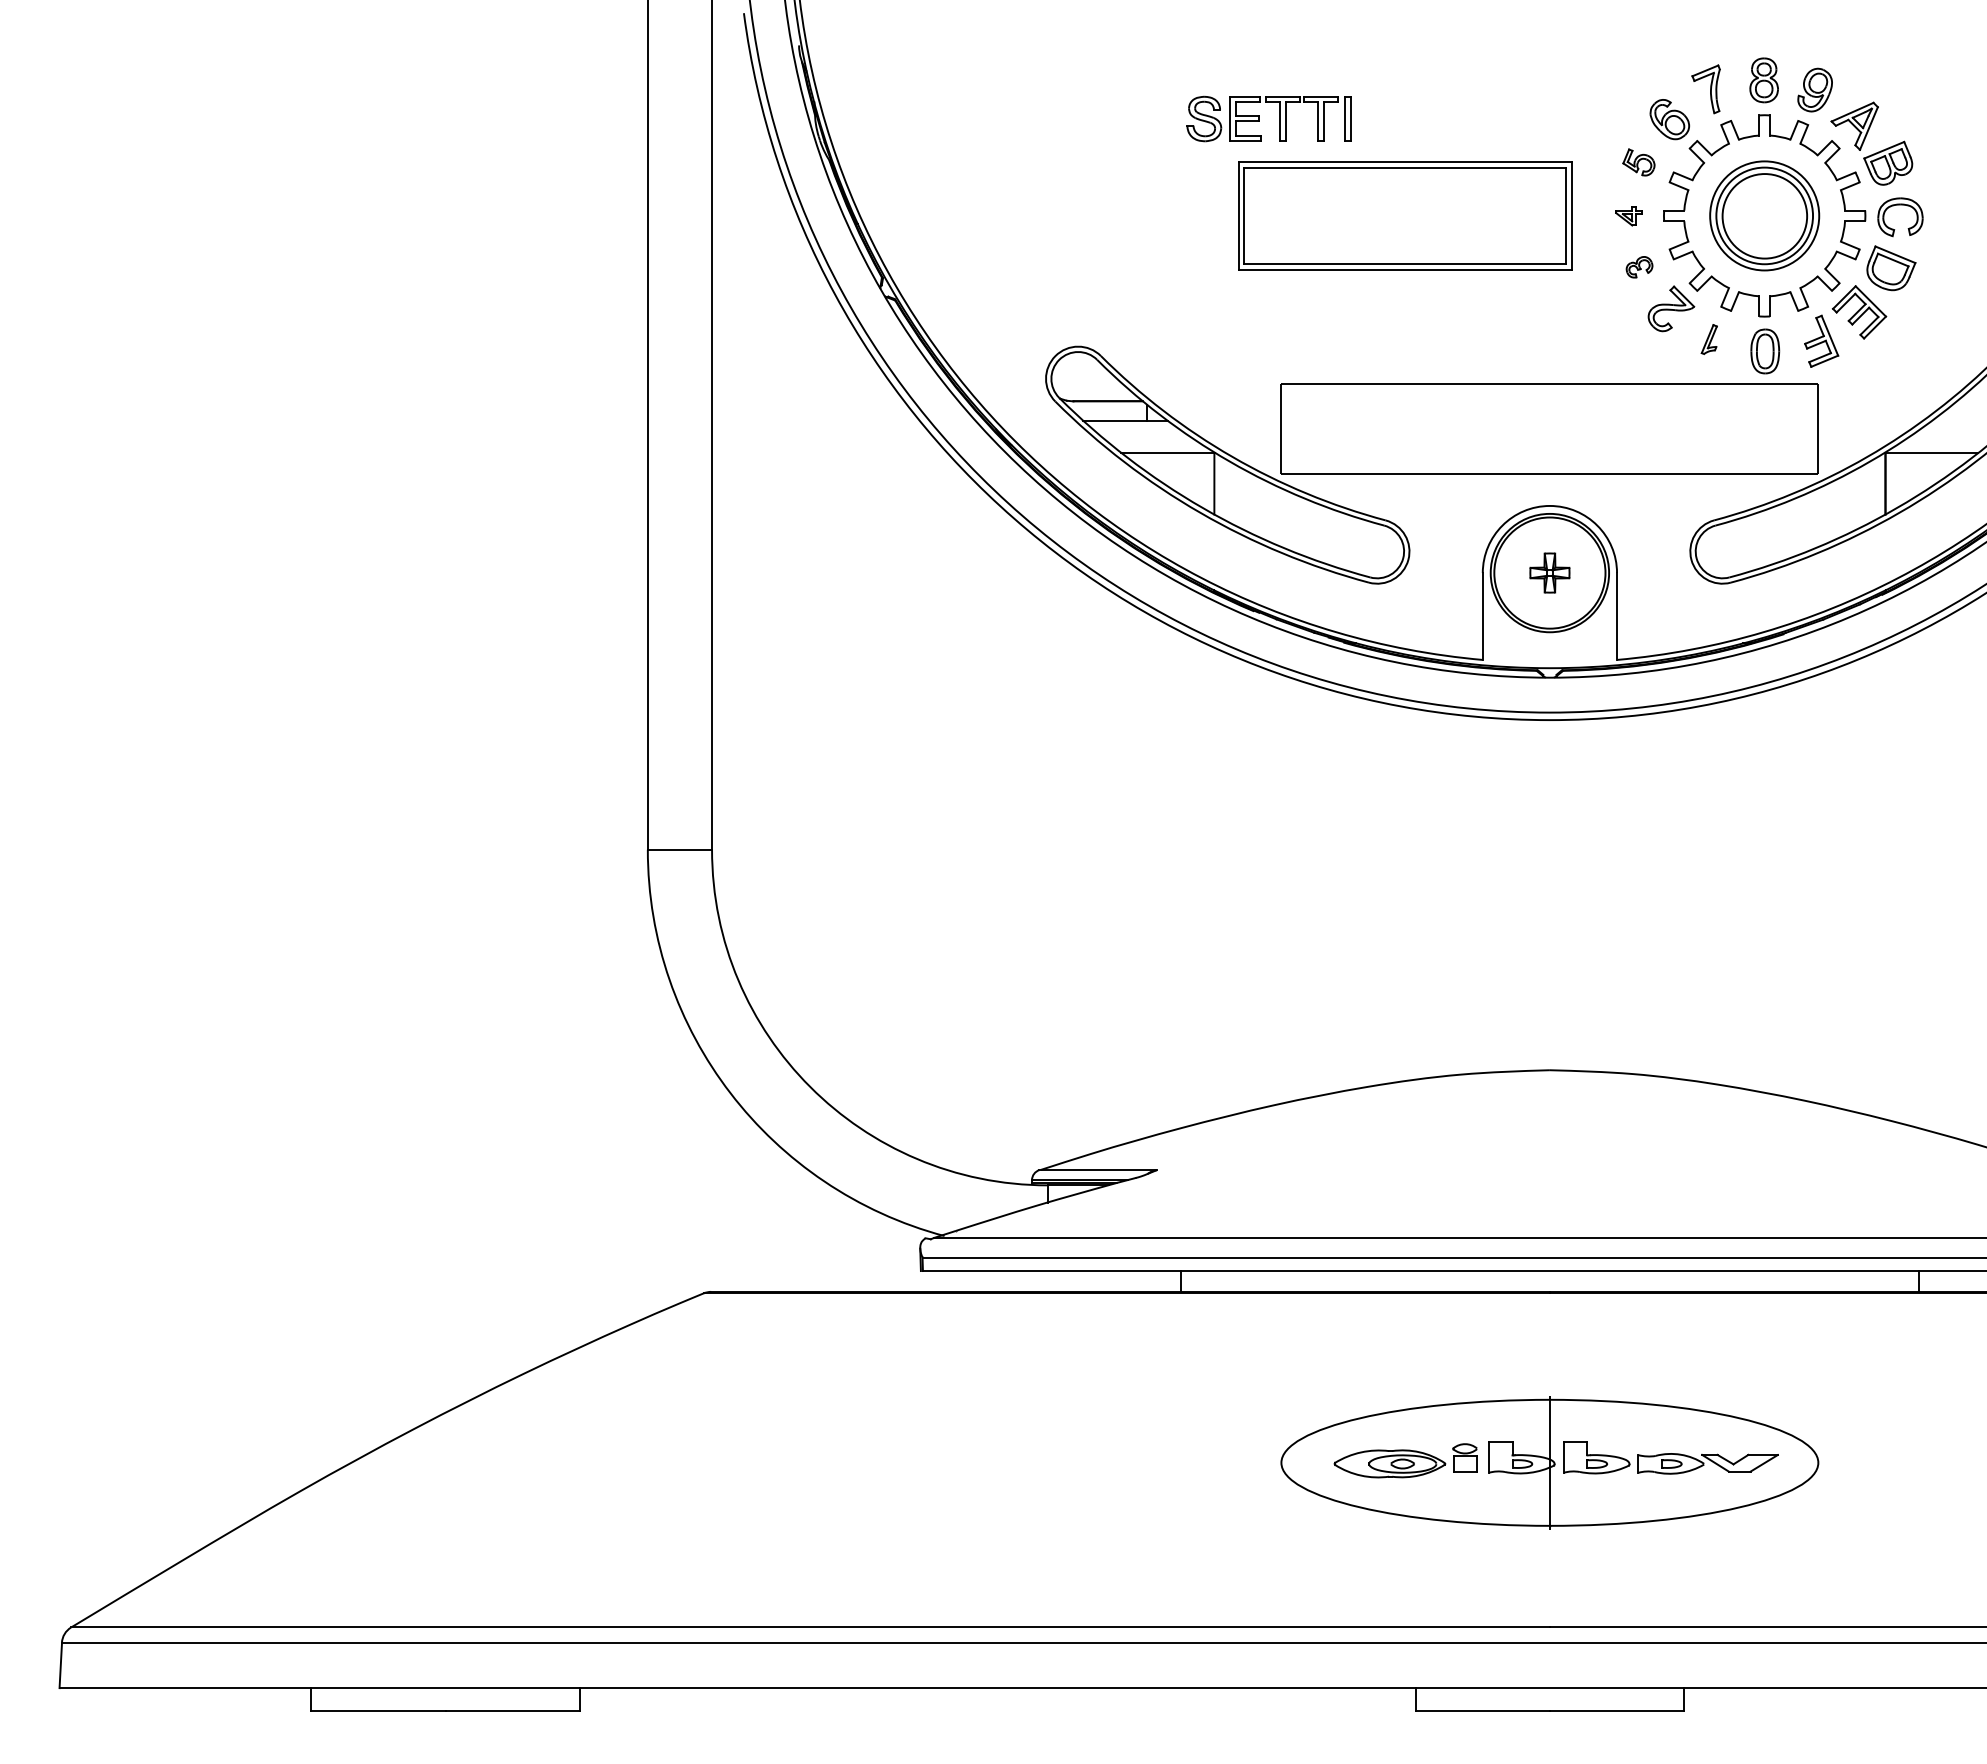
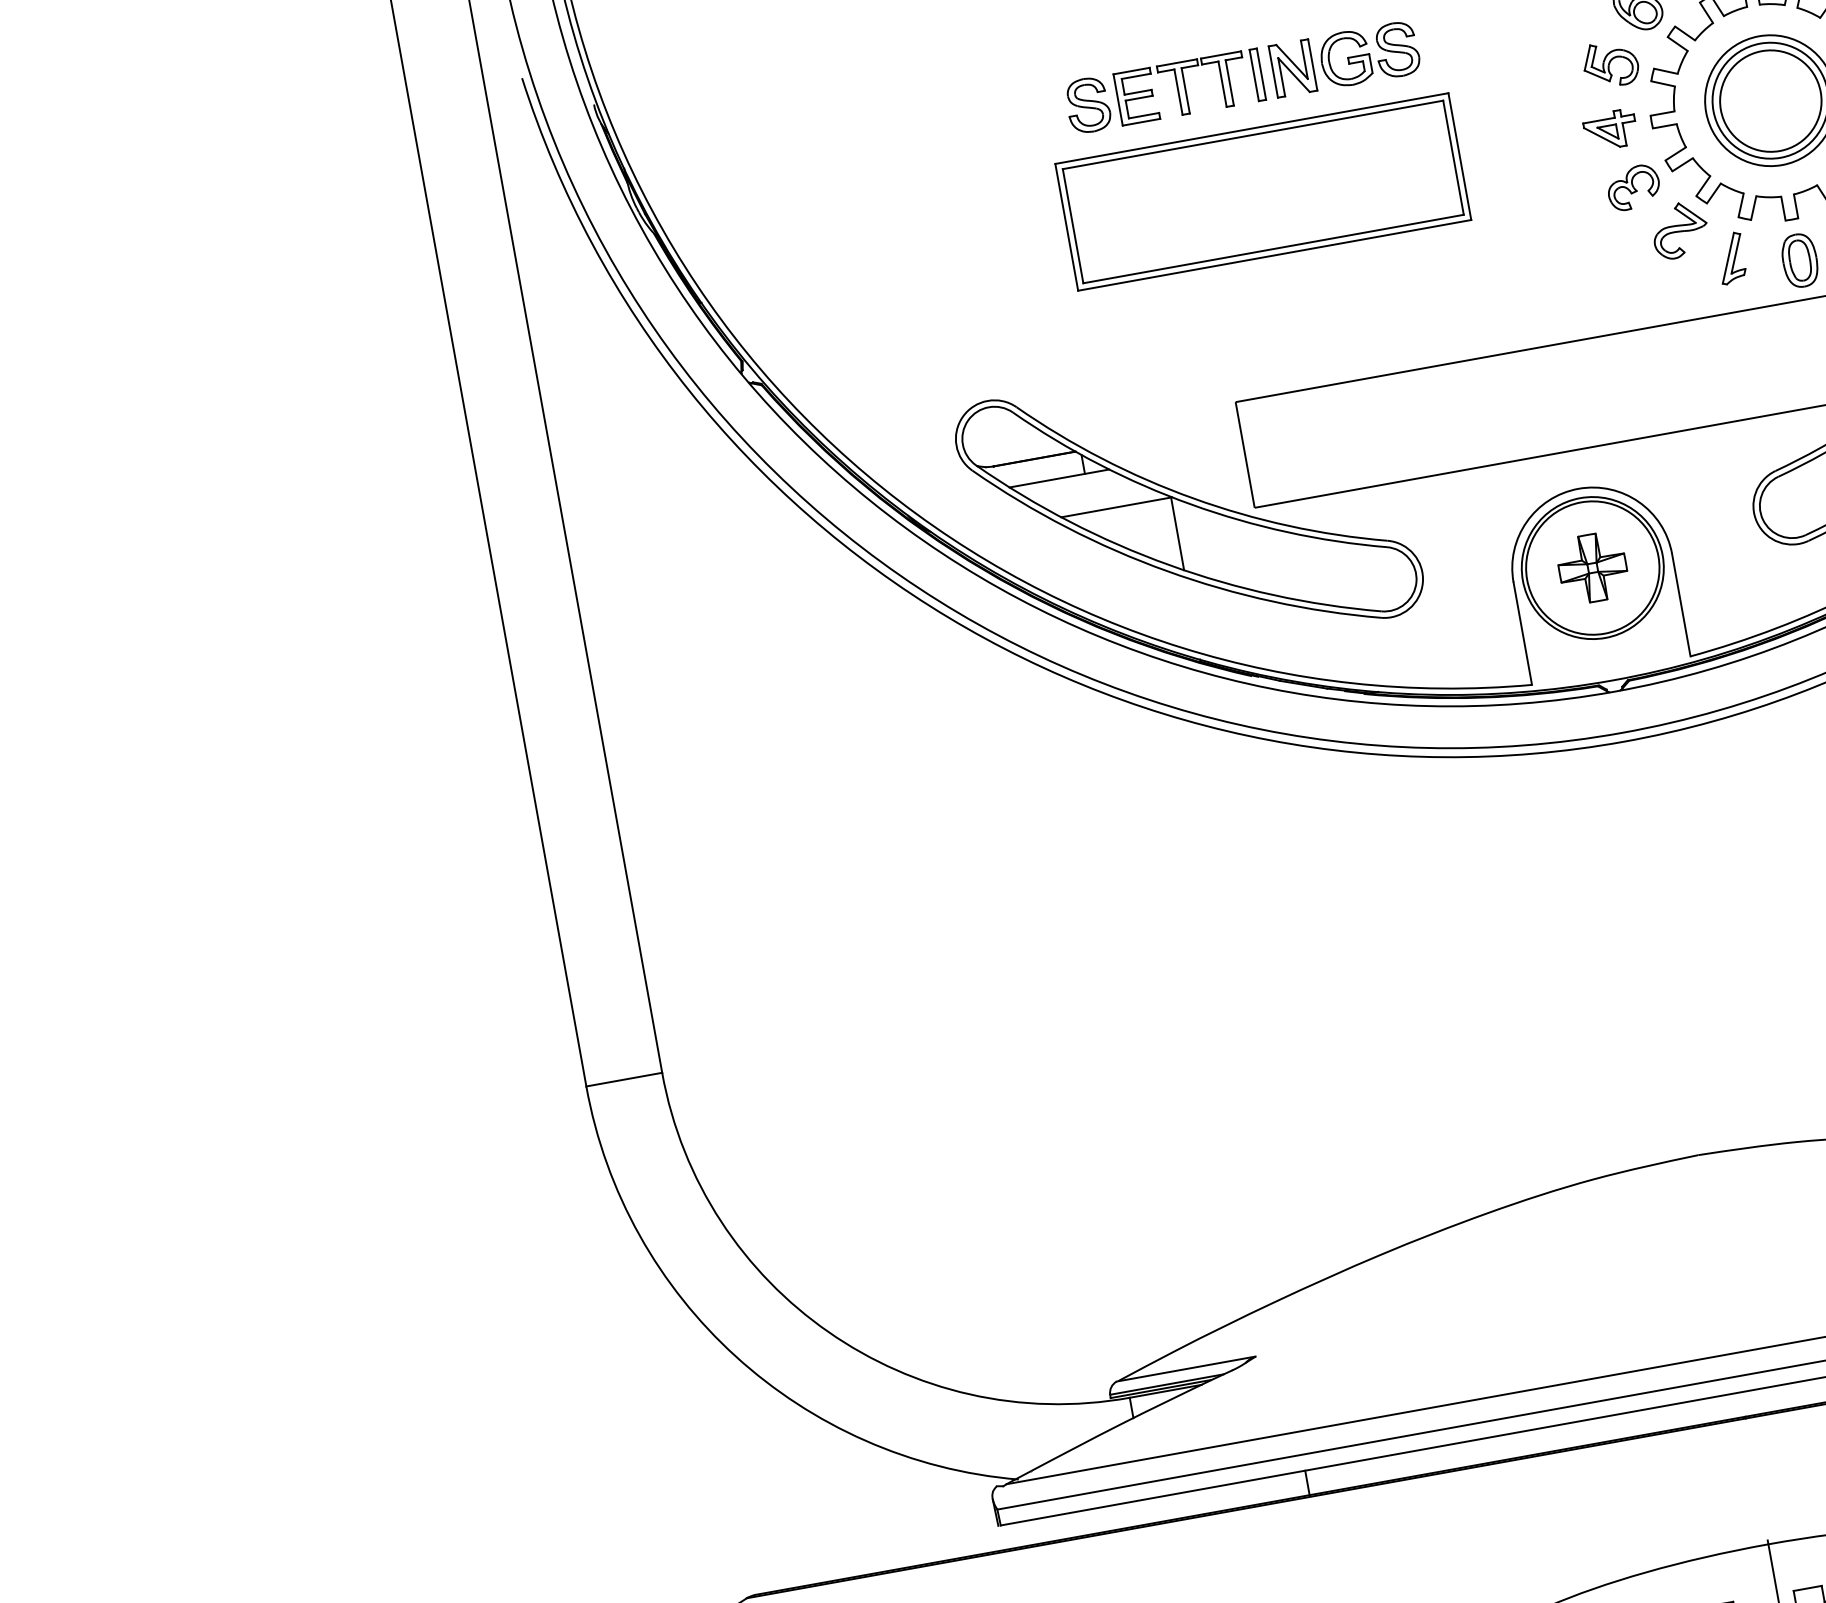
part: (1421, 118) -> (1344, 58), added
part: (1638, 162) -> (1610, 64), size x1.43
part: (1405, 215) -> (1263, 191), moved
part: (1628, 216) -> (1609, 130), size x1.67
part: (1639, 267) -> (1633, 188), size x1.67
part: (1709, 339) -> (1731, 258), size x1.43
part: (1549, 572) -> (1592, 567), size x1.43

